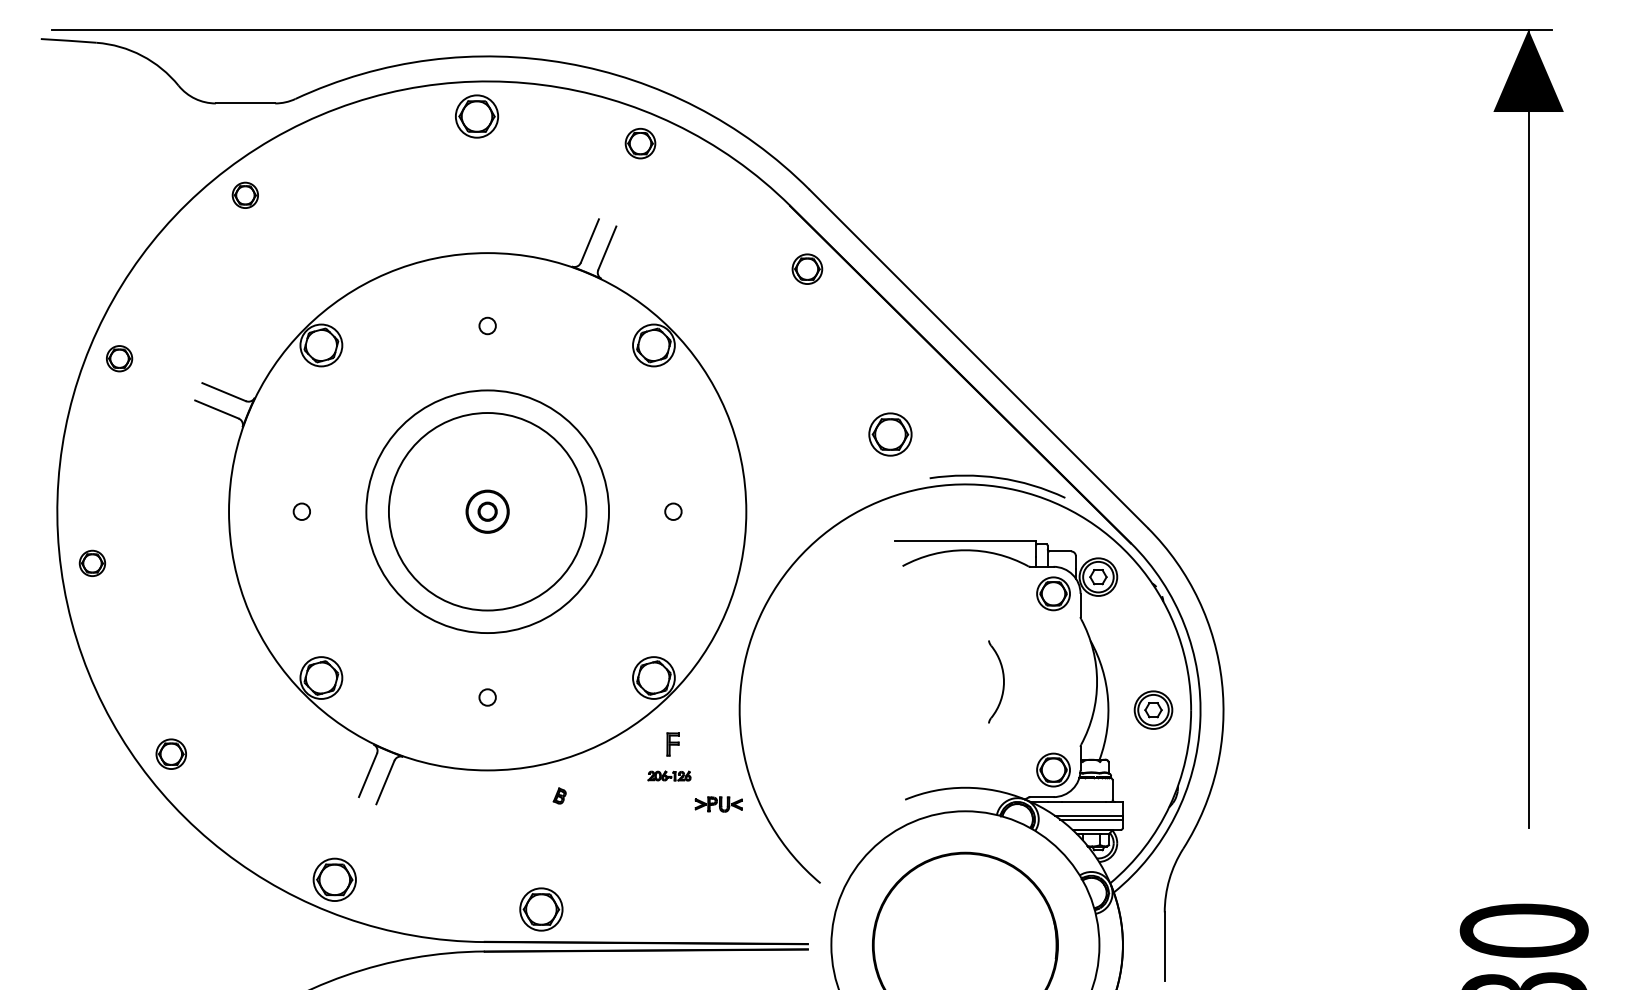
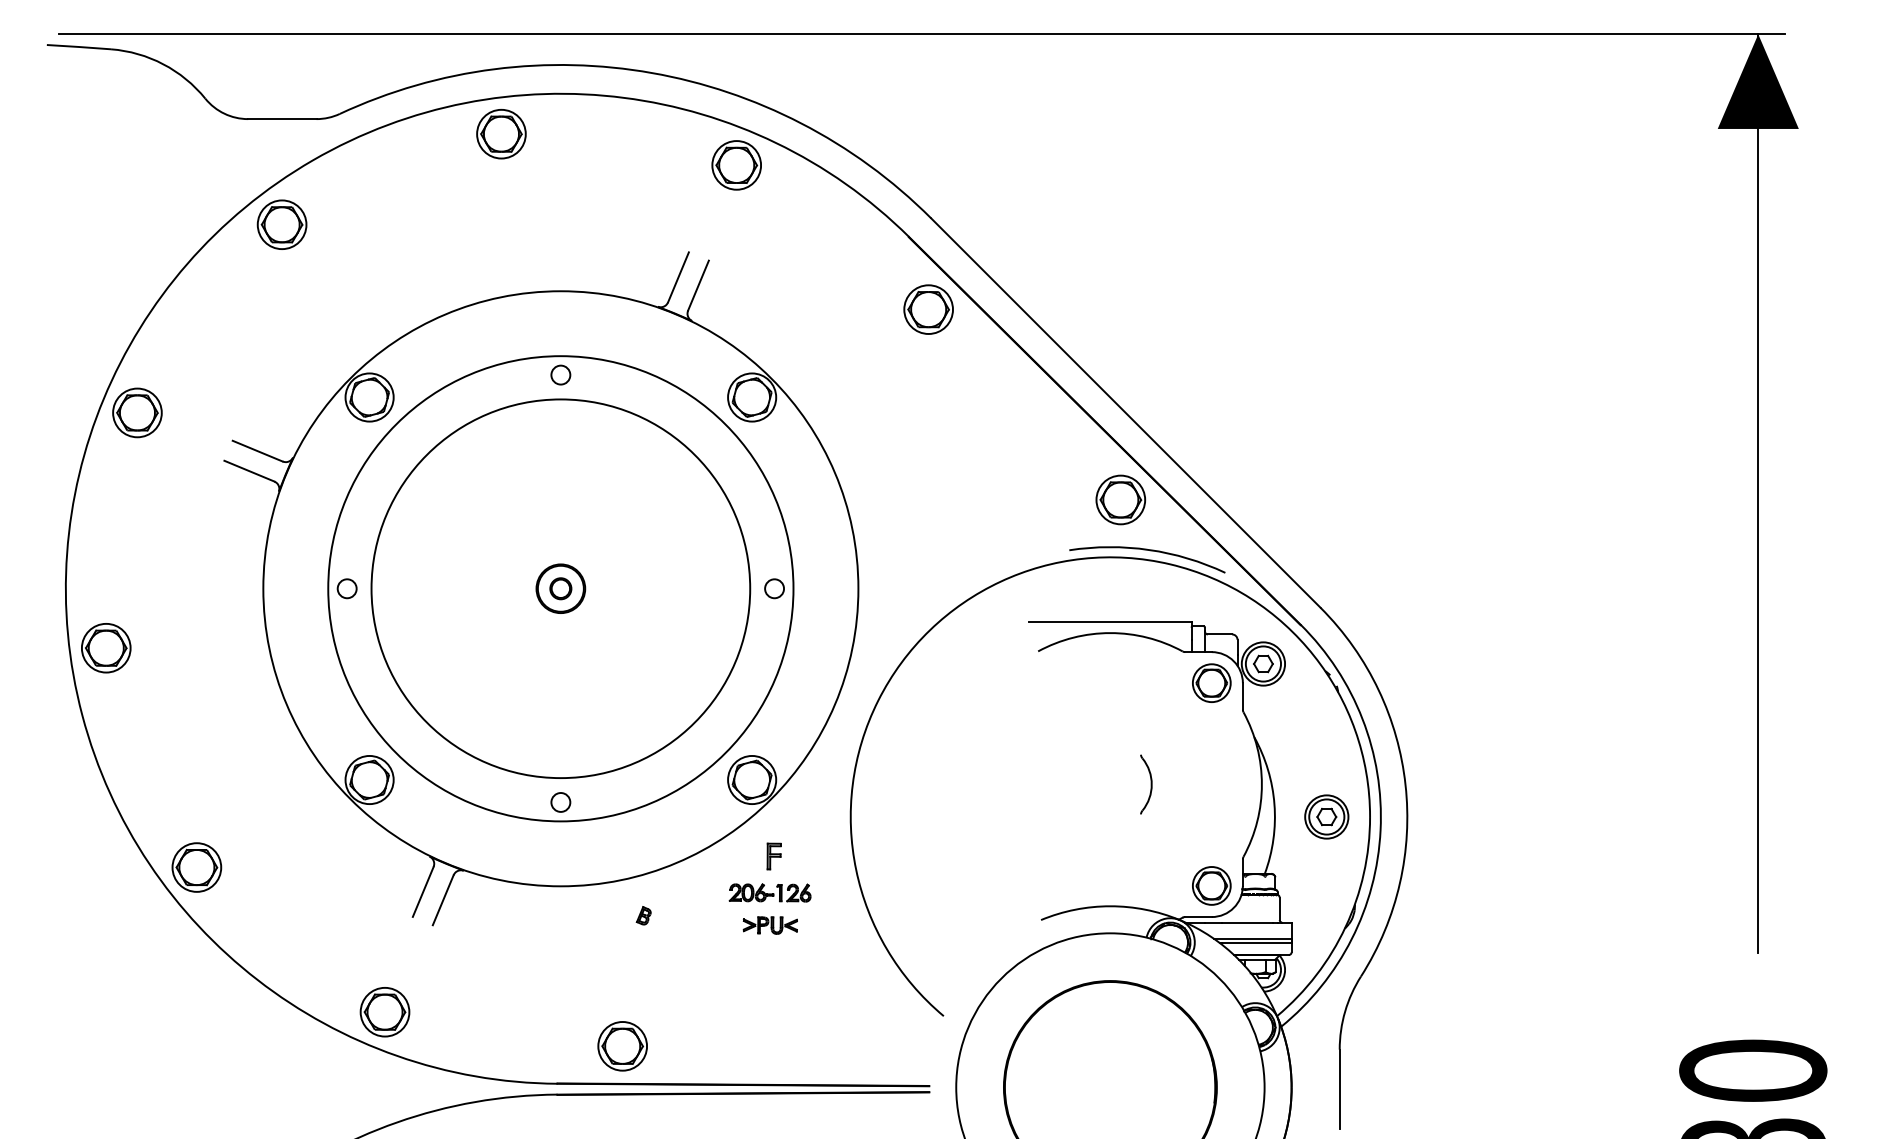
part: (477, 116) -> (502, 134), moved
part: (640, 143) -> (736, 165), size x1.43
part: (245, 195) -> (282, 224), size x1.67
part: (807, 269) -> (928, 310), size x1.43
part: (119, 358) -> (137, 412), size x1.67
part: (890, 434) -> (1120, 499), moved
circle: (487, 511) -> (560, 588), size x1.67
circle: (487, 511) -> (560, 588), size x1.67
part: (92, 563) -> (106, 648), size x1.67
part: (996, 681) -> (1146, 784), size x0.62
part: (171, 754) -> (197, 868), size x1.43
part: (669, 775) -> (770, 892), size x1.67
part: (718, 804) -> (770, 925), moved

